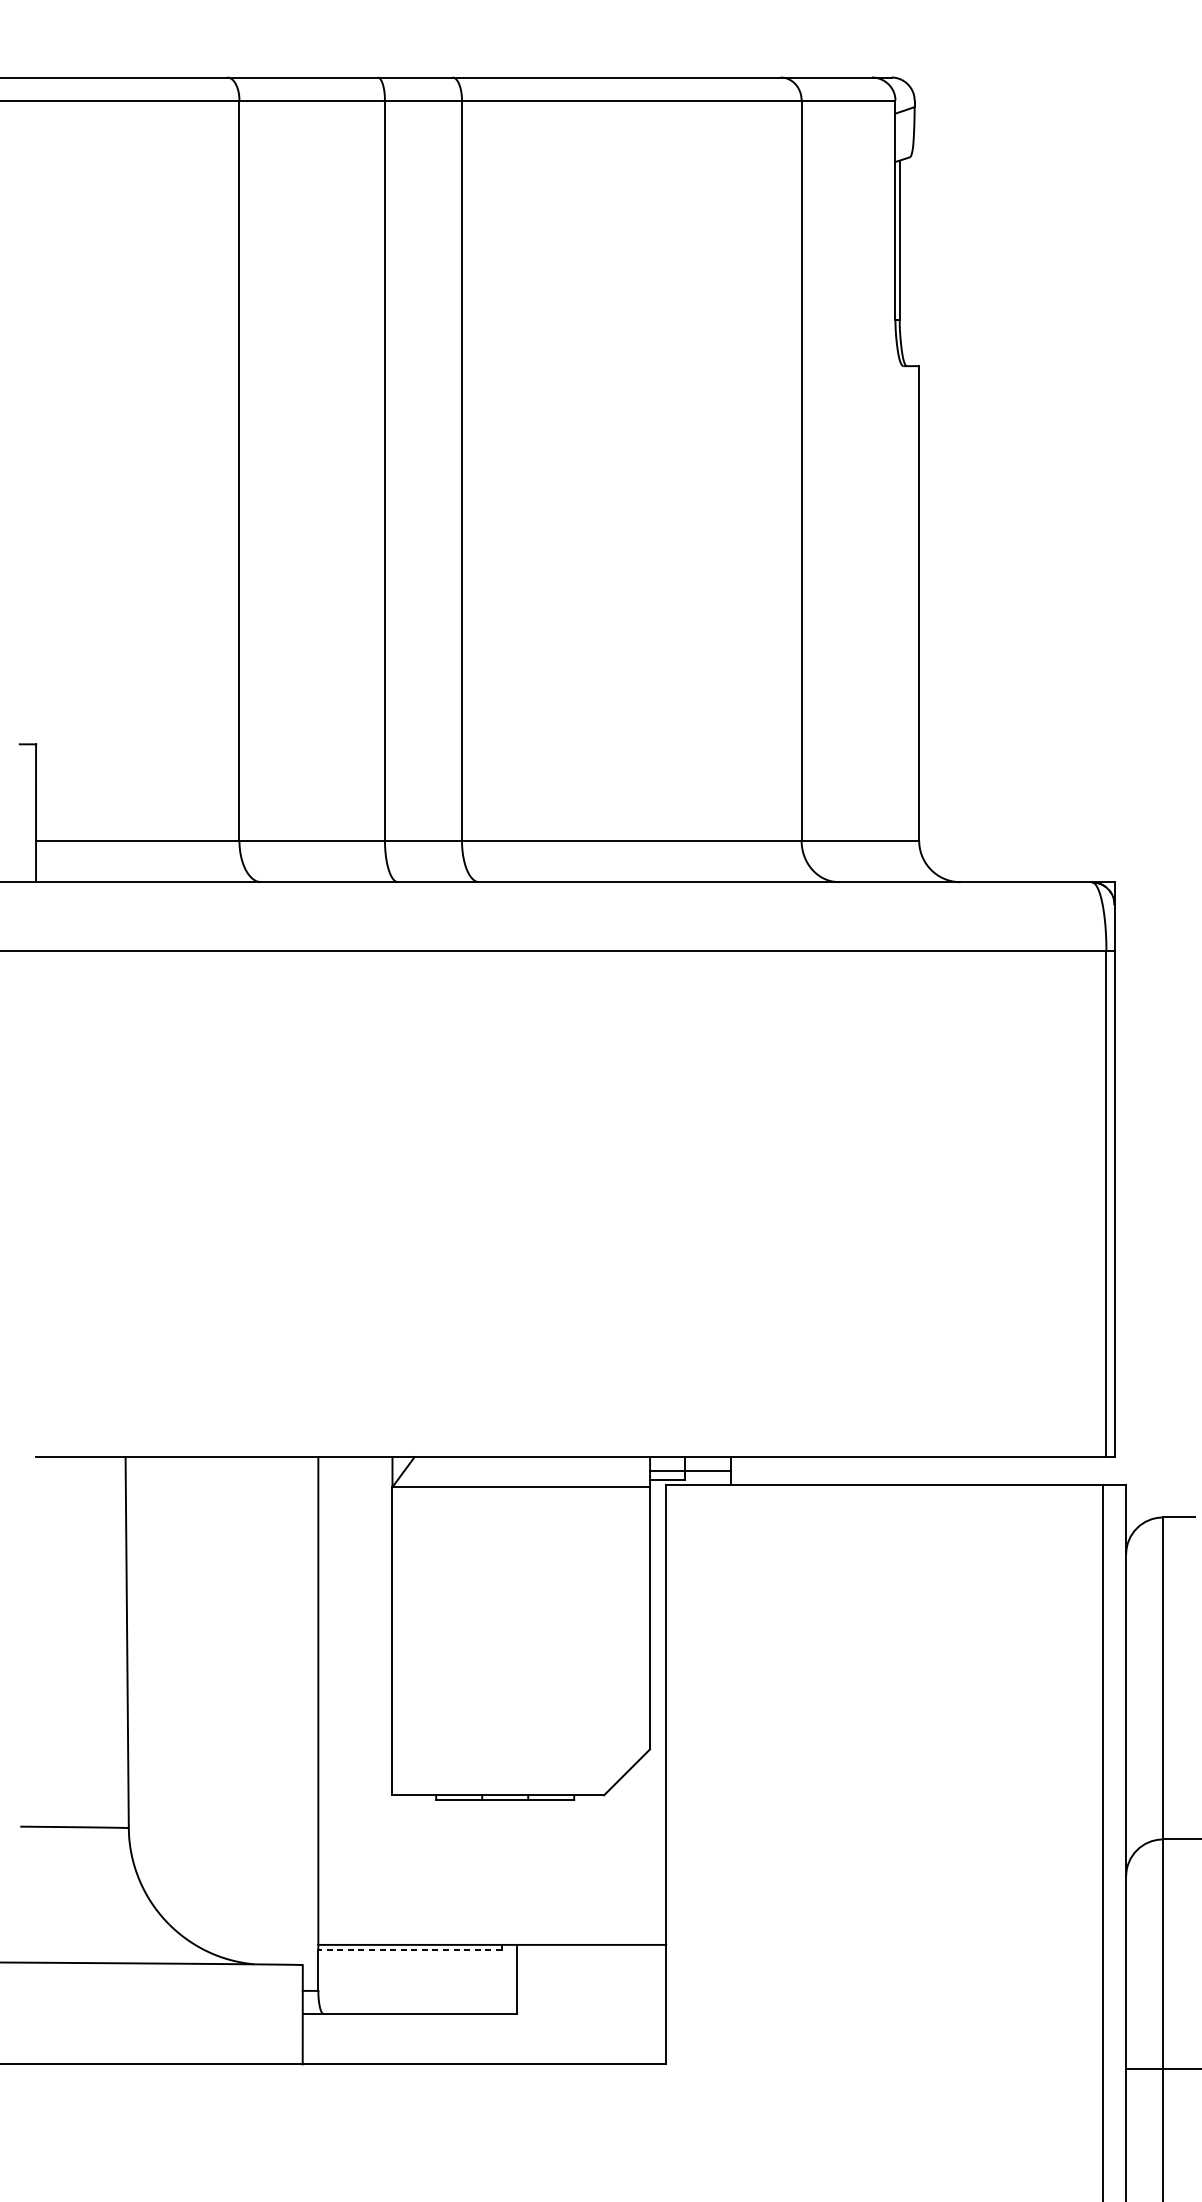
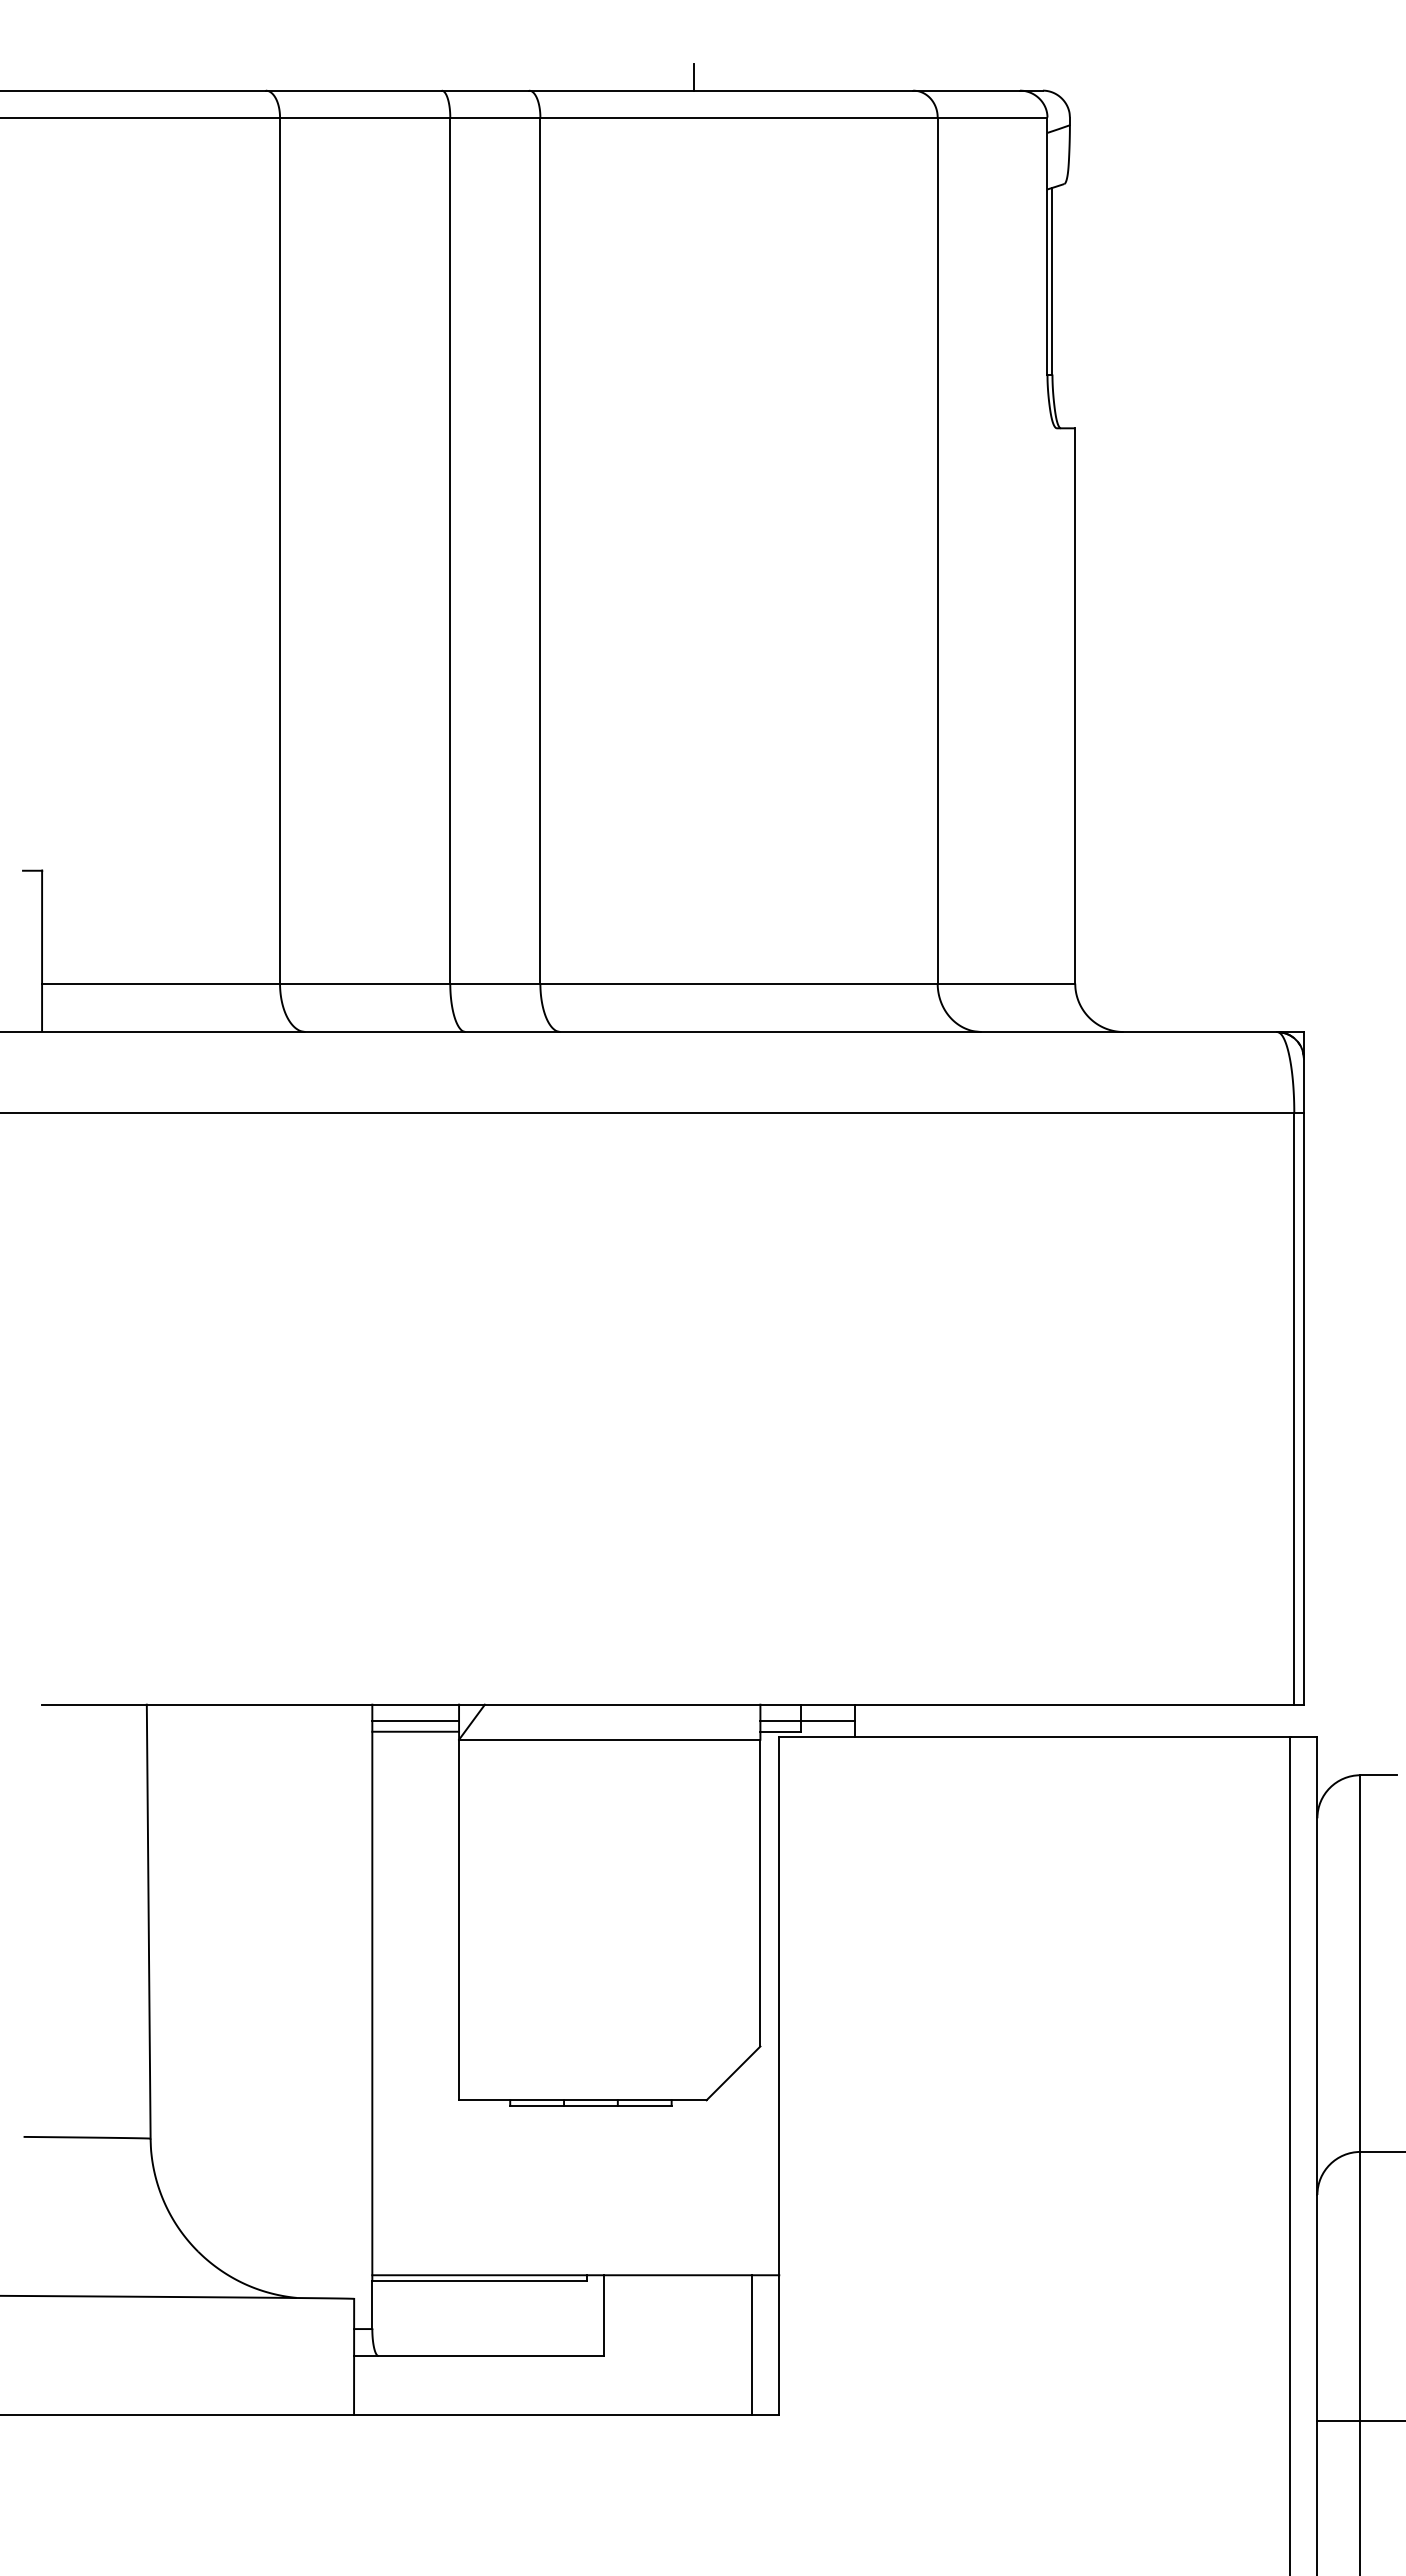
line: (593, 65) -> (694, 76), added
line: (355, 1470) -> (415, 1720), added
line: (355, 1480) -> (415, 1731), added
line: (409, 1949) -> (479, 2280), dashed -> solid
line: (643, 2004) -> (752, 2345), added

